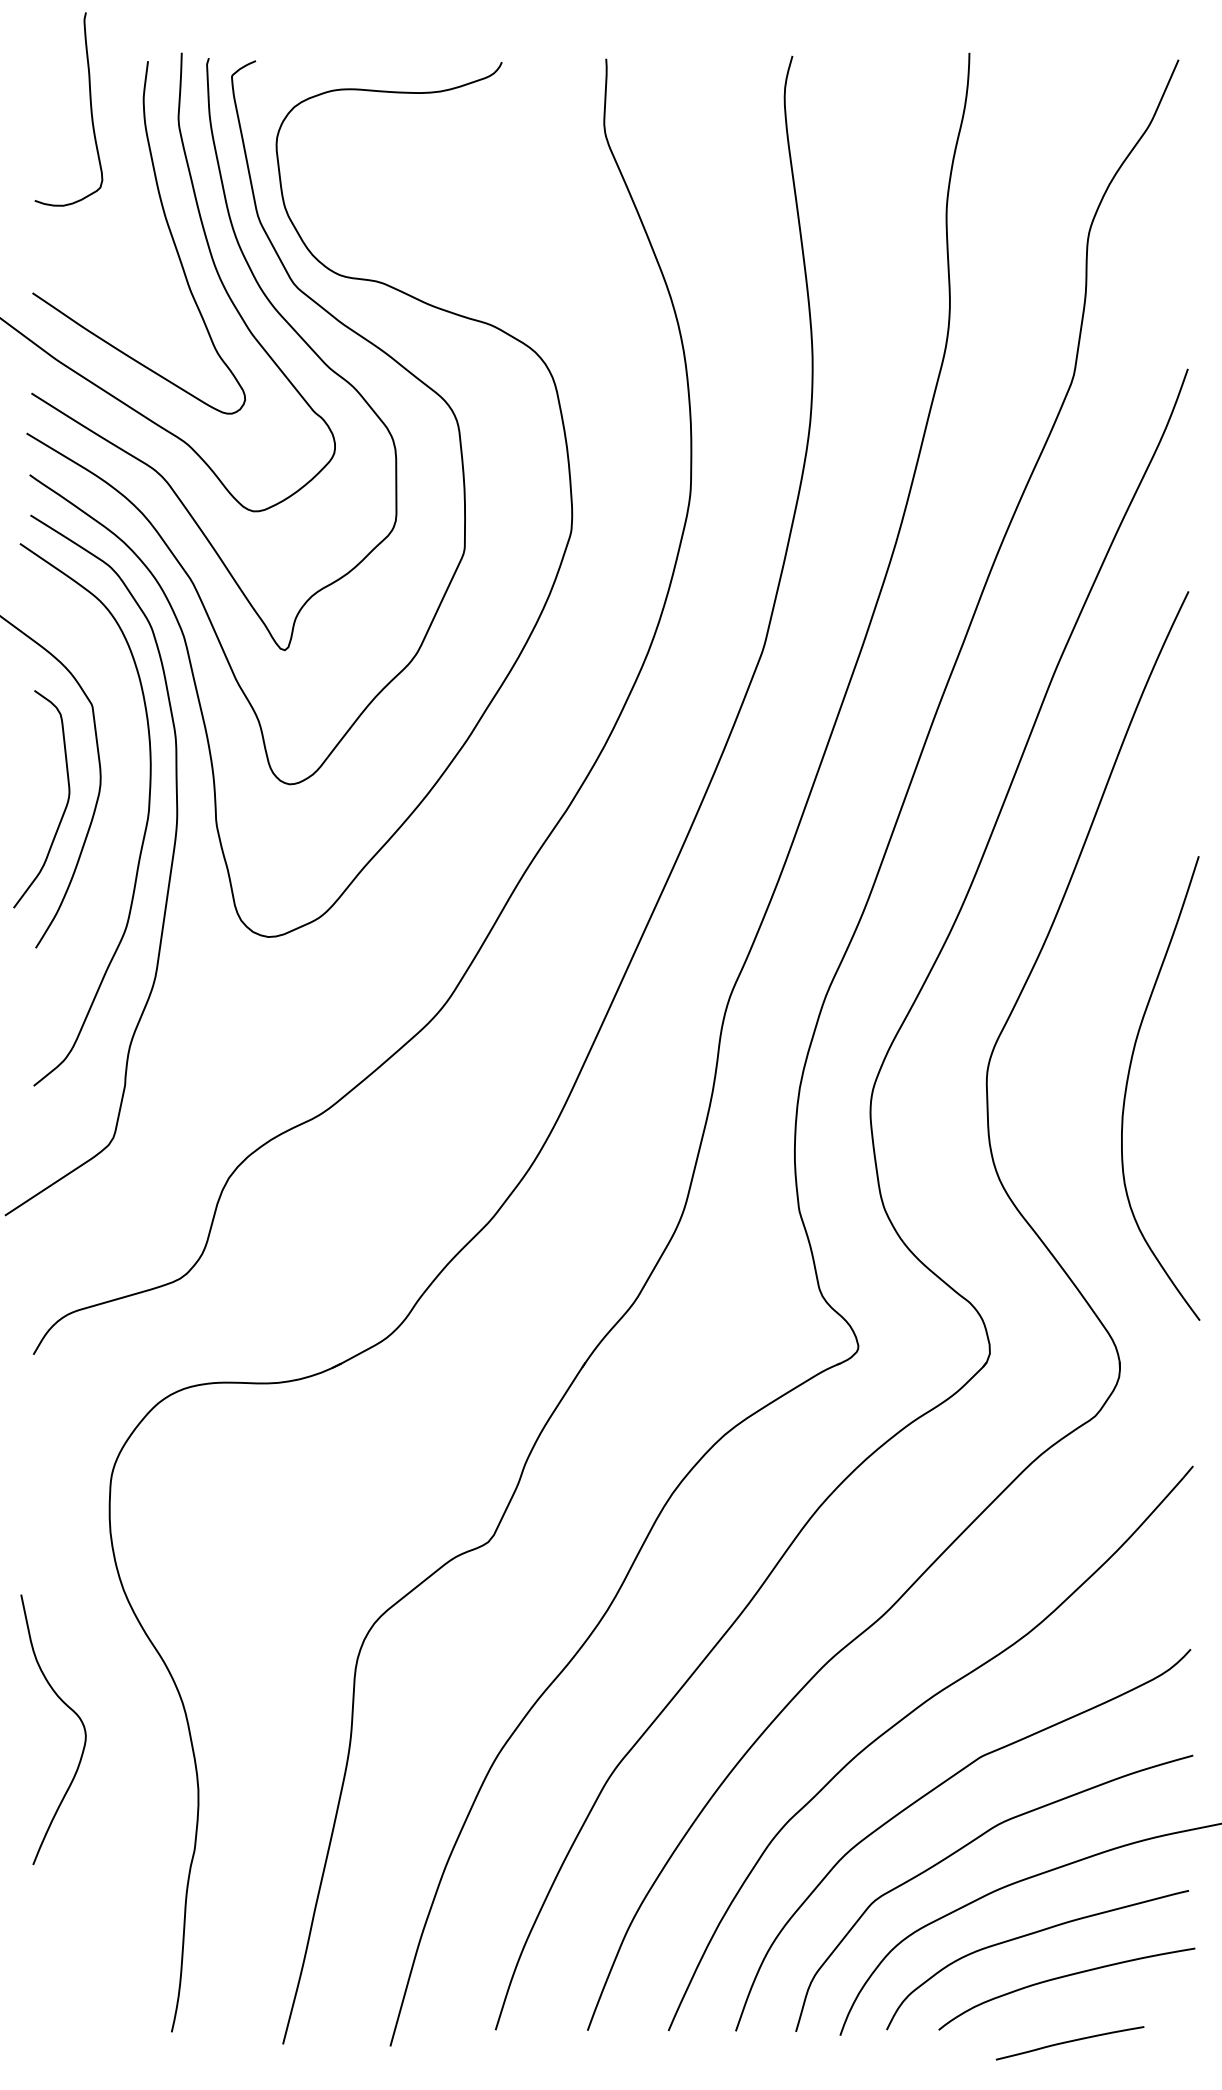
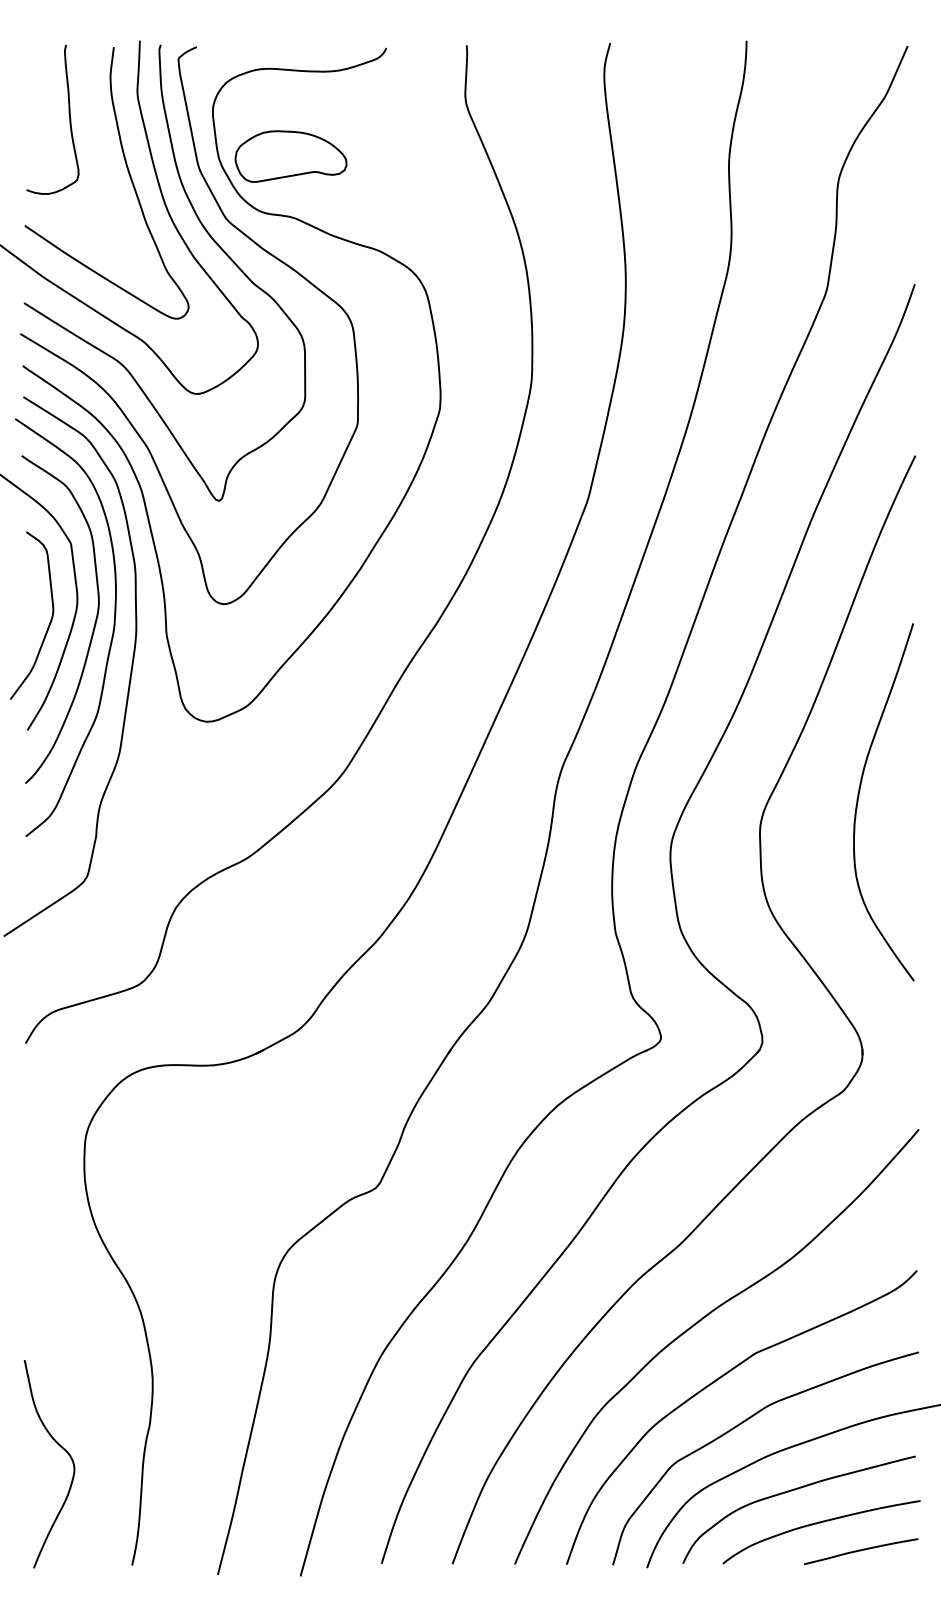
curve: (90, 109) -> (69, 119), moved
part: (378, 202) -> (291, 156), added
curve: (121, 815) -> (93, 628), added
curve: (1128, 1081) -> (859, 796), moved
curve: (67, 1707) -> (60, 1447), moved
curve: (1069, 2042) -> (860, 1551), moved

